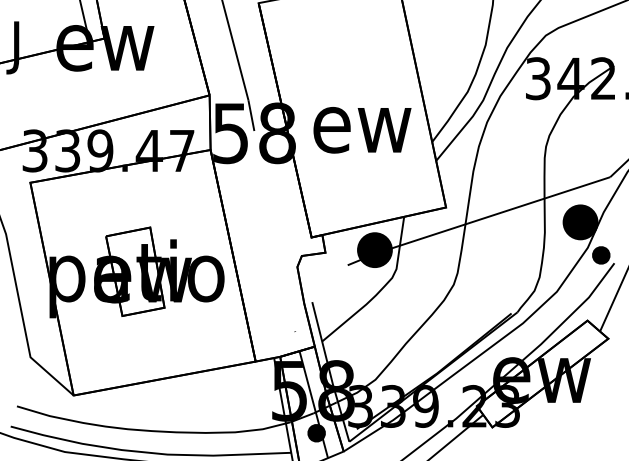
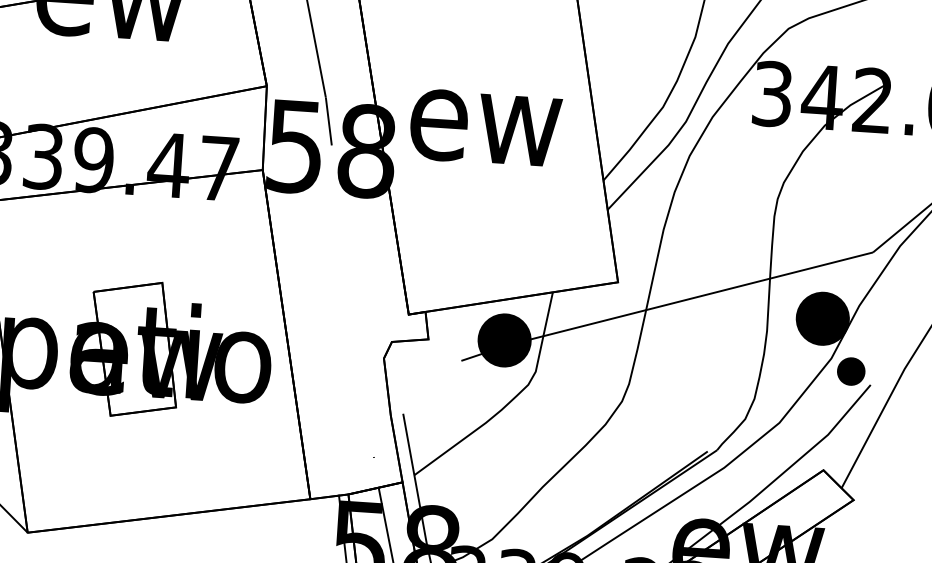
text: (362, 130) -> (485, 128), moved

